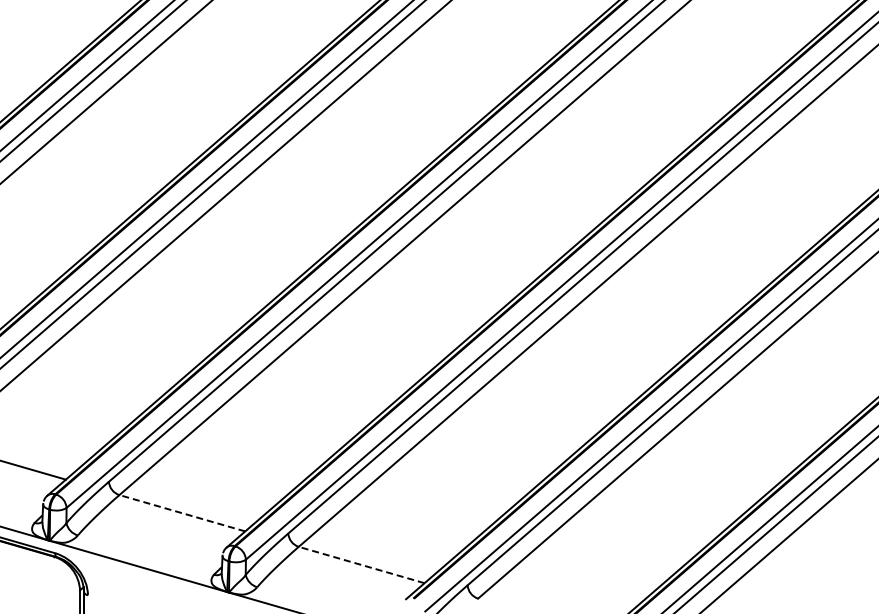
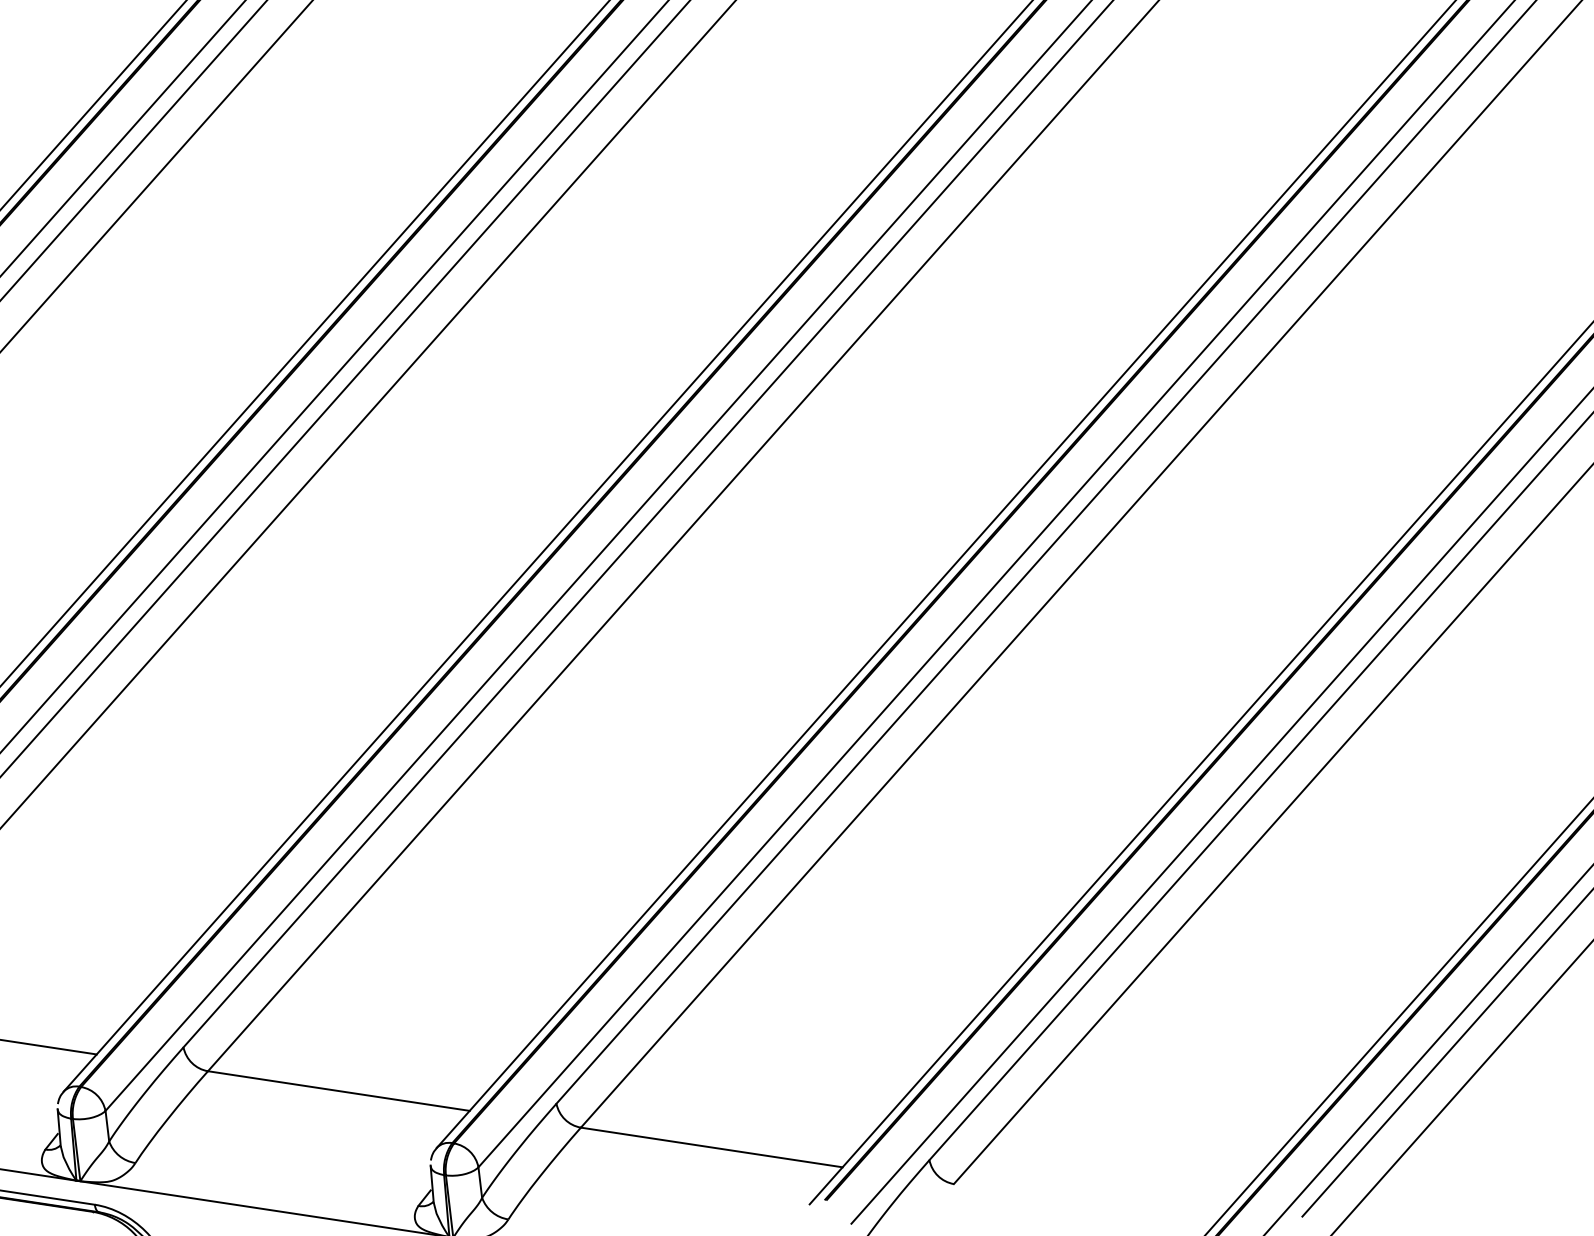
line: (181, 513) -> (337, 1091), dashed -> solid
line: (361, 564) -> (711, 1146), dashed -> solid

